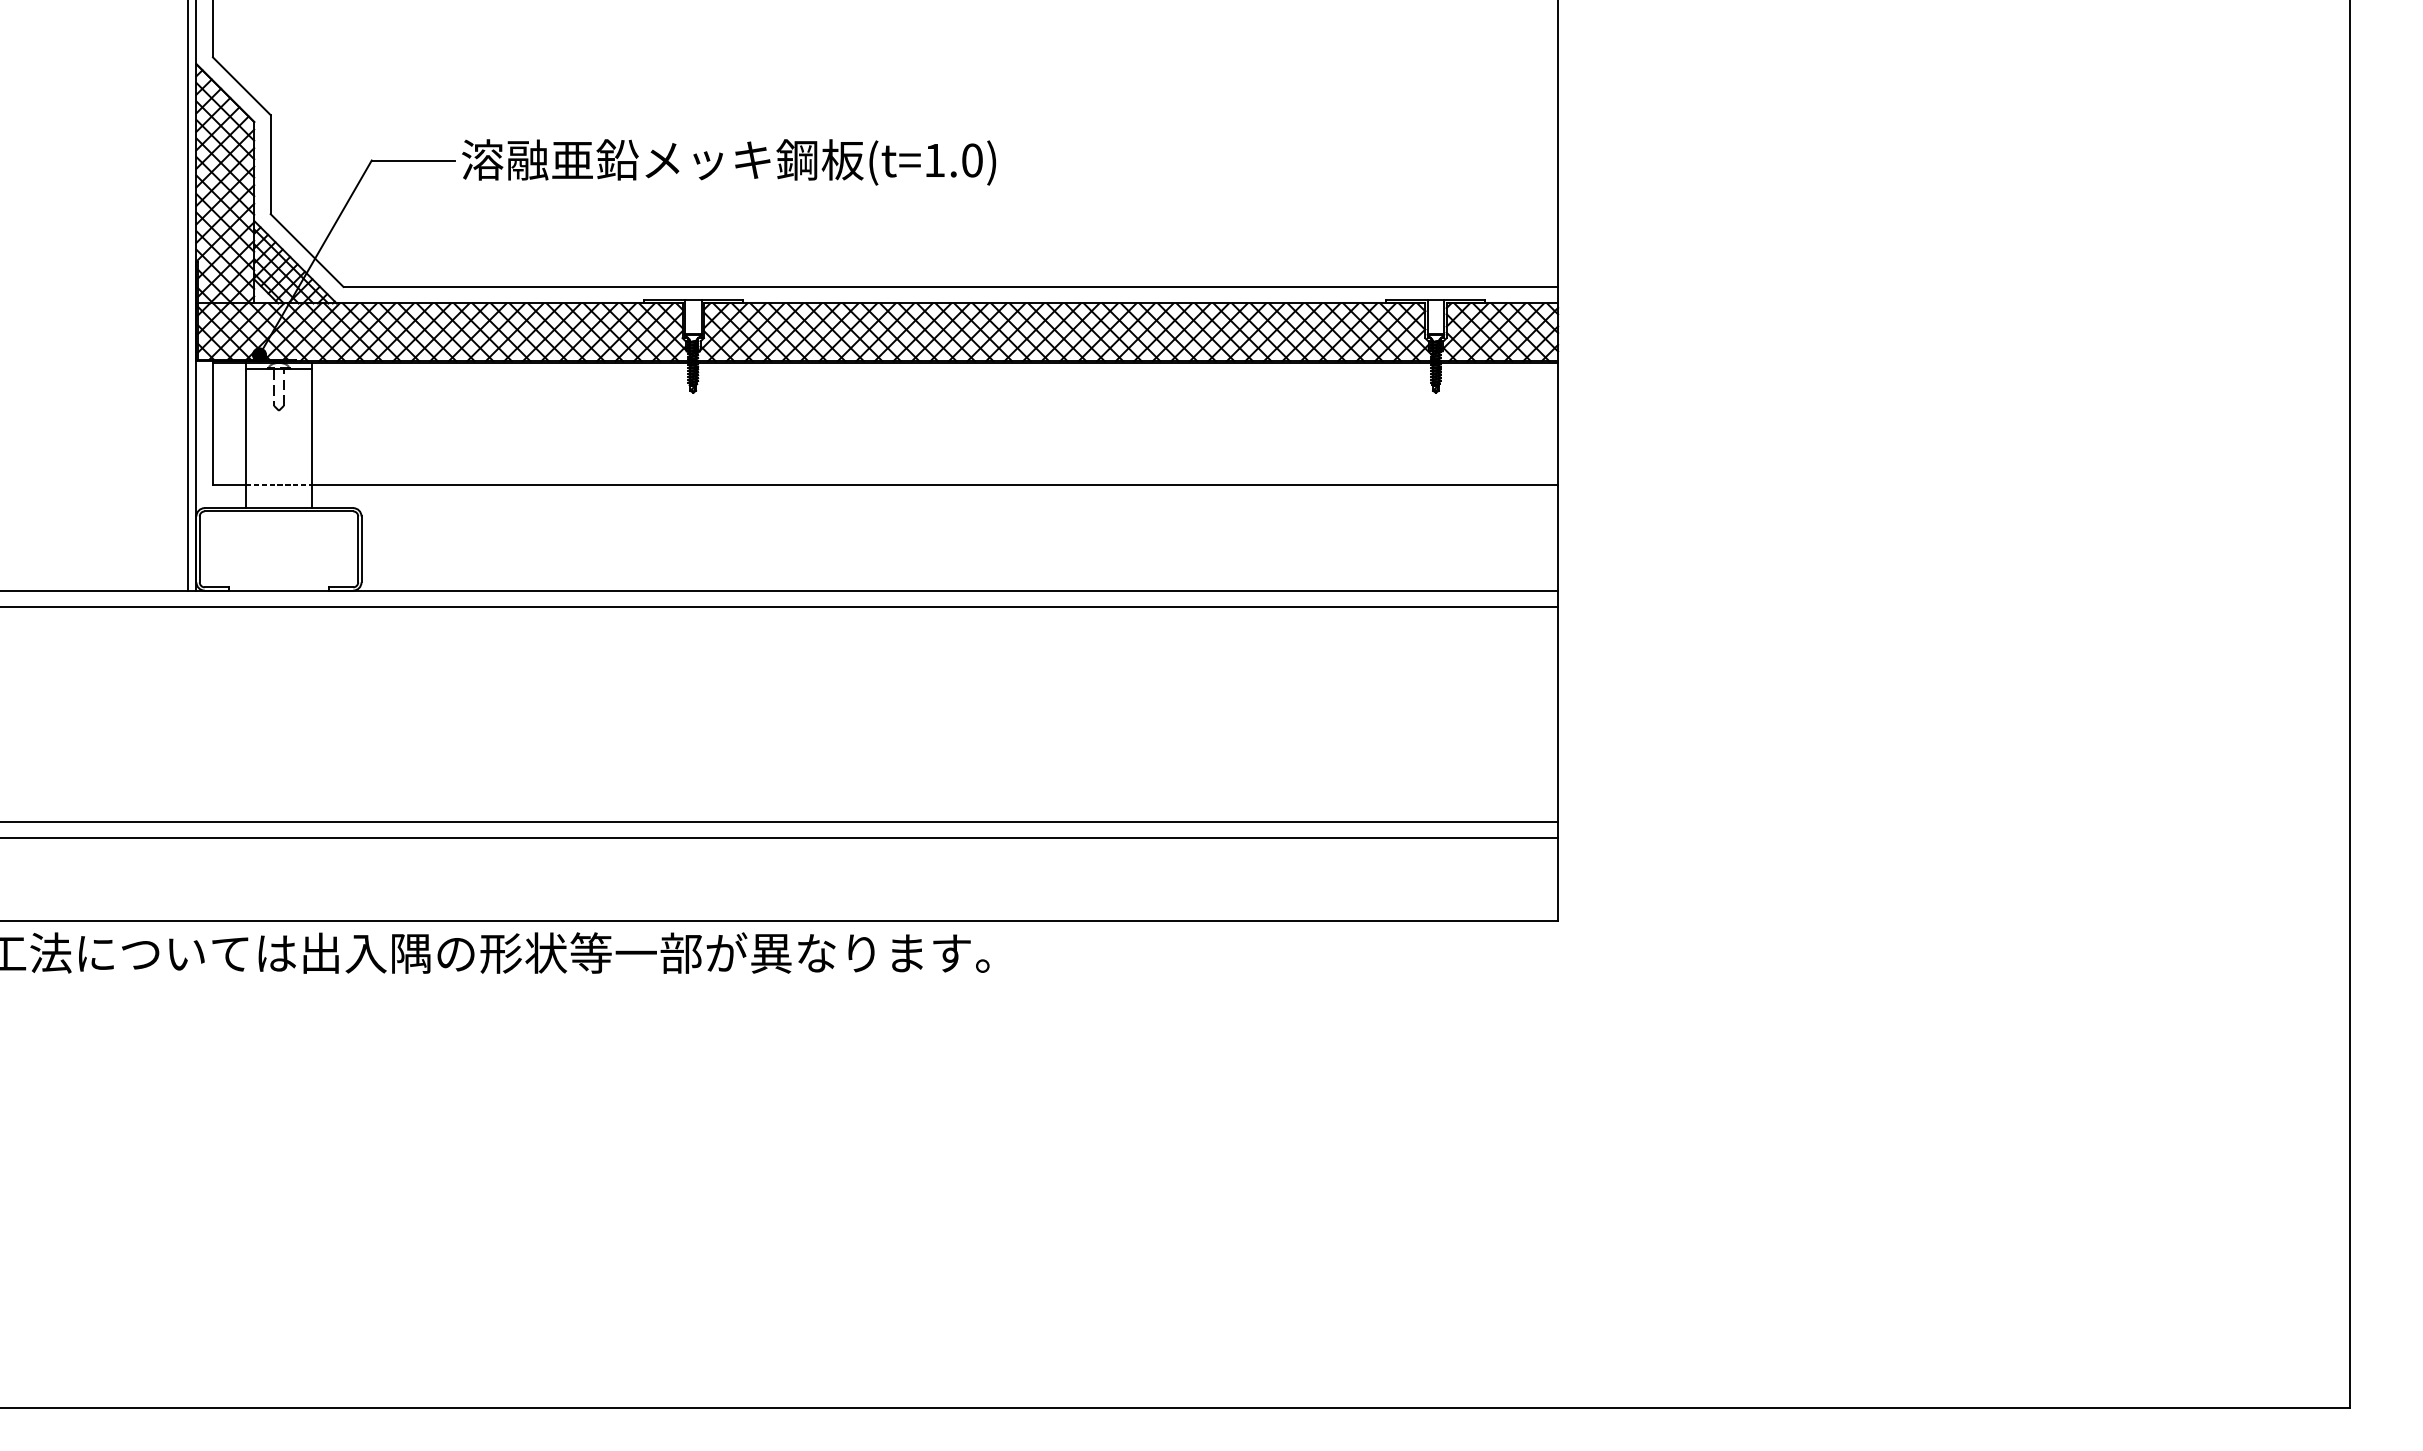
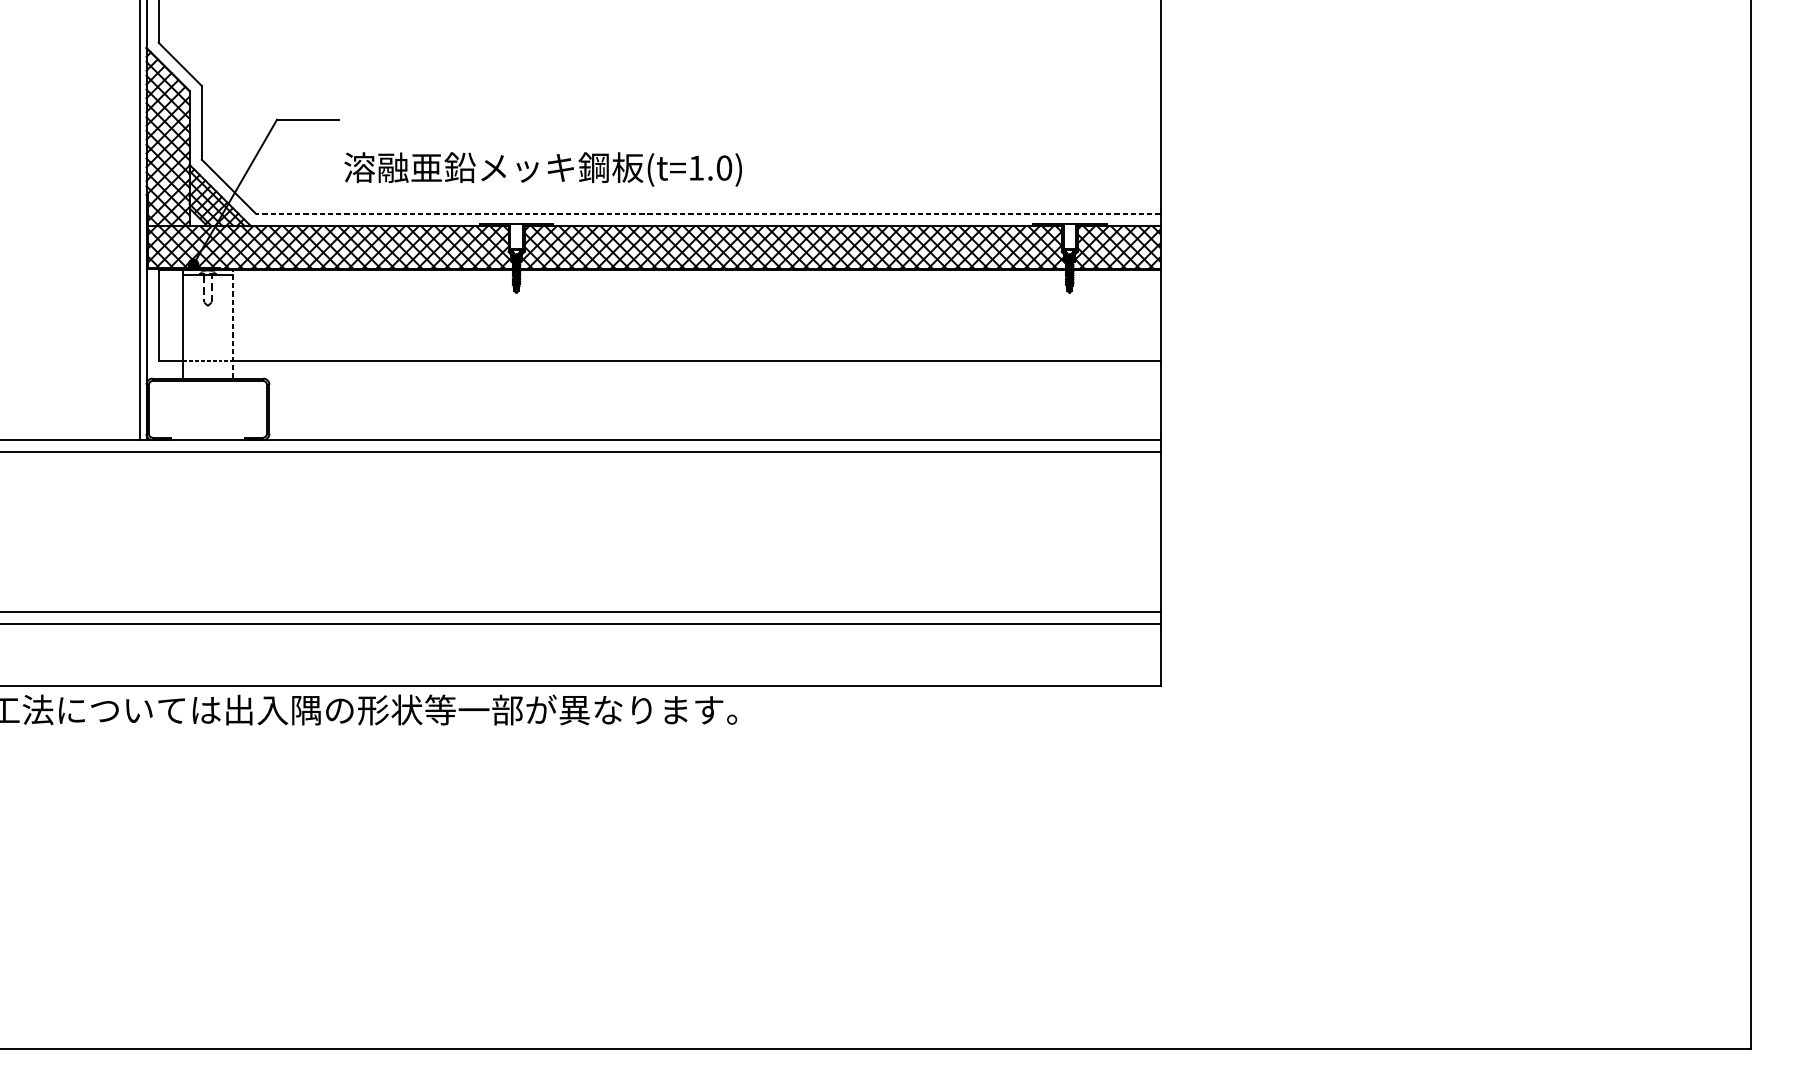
text: (728, 162) -> (542, 169), moved
line: (950, 286) -> (708, 213), solid -> dashed
line: (312, 435) -> (232, 324), solid -> dashed

